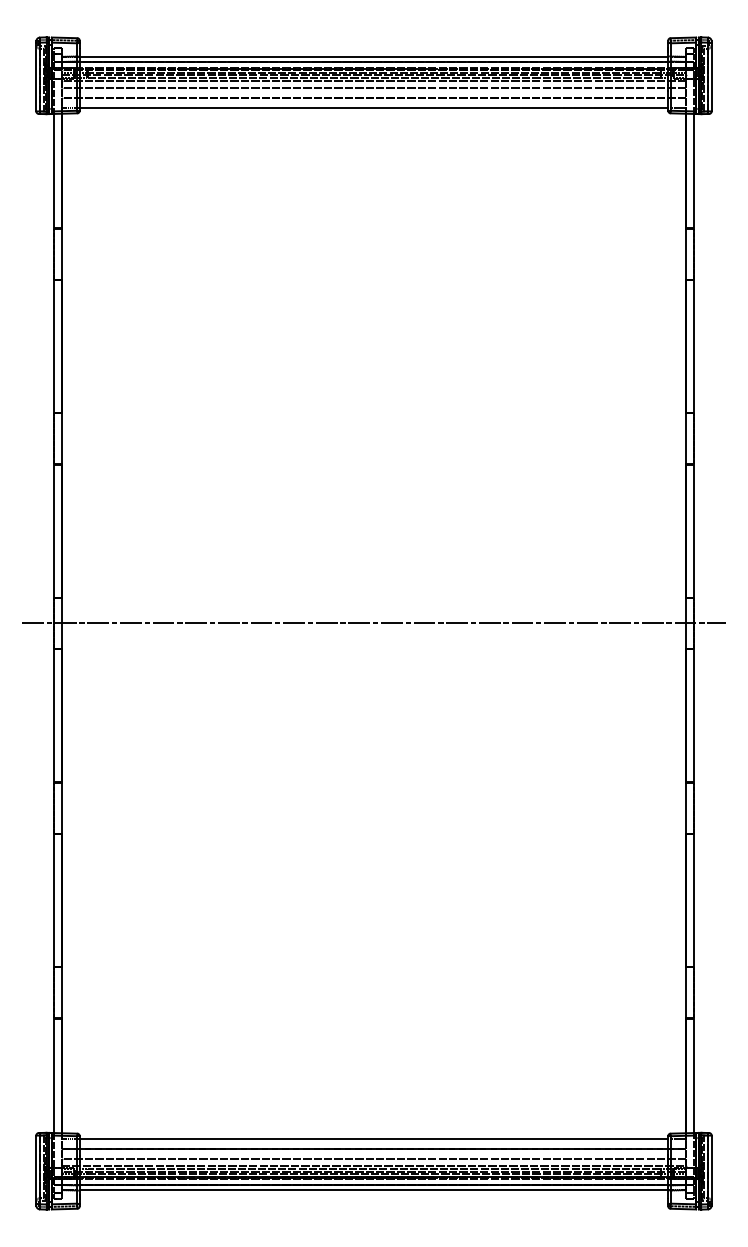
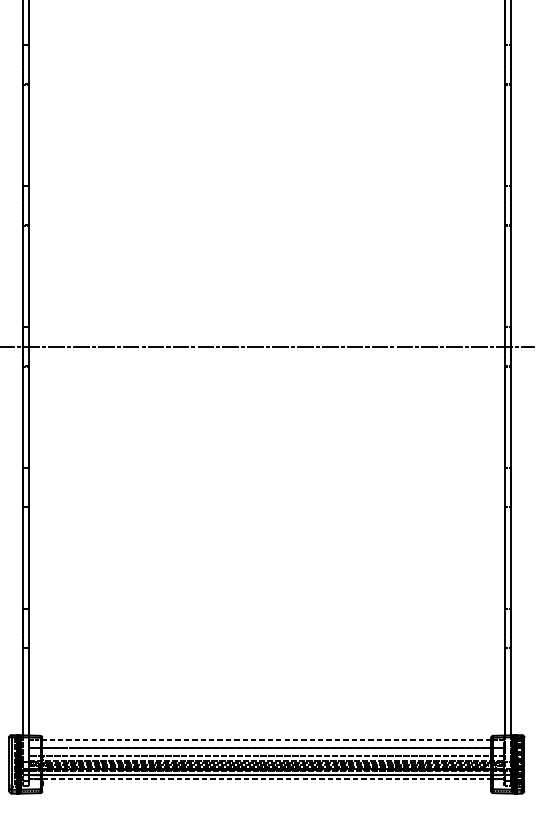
line: (373, 1138) -> (266, 739), solid -> dashed
line: (374, 1190) -> (267, 779), solid -> dashed

